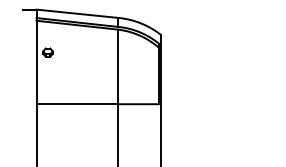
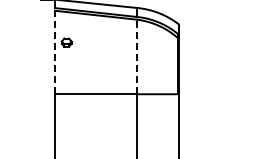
line: (36, 60) -> (55, 50), solid -> dashed
line: (118, 66) -> (137, 56), solid -> dashed

